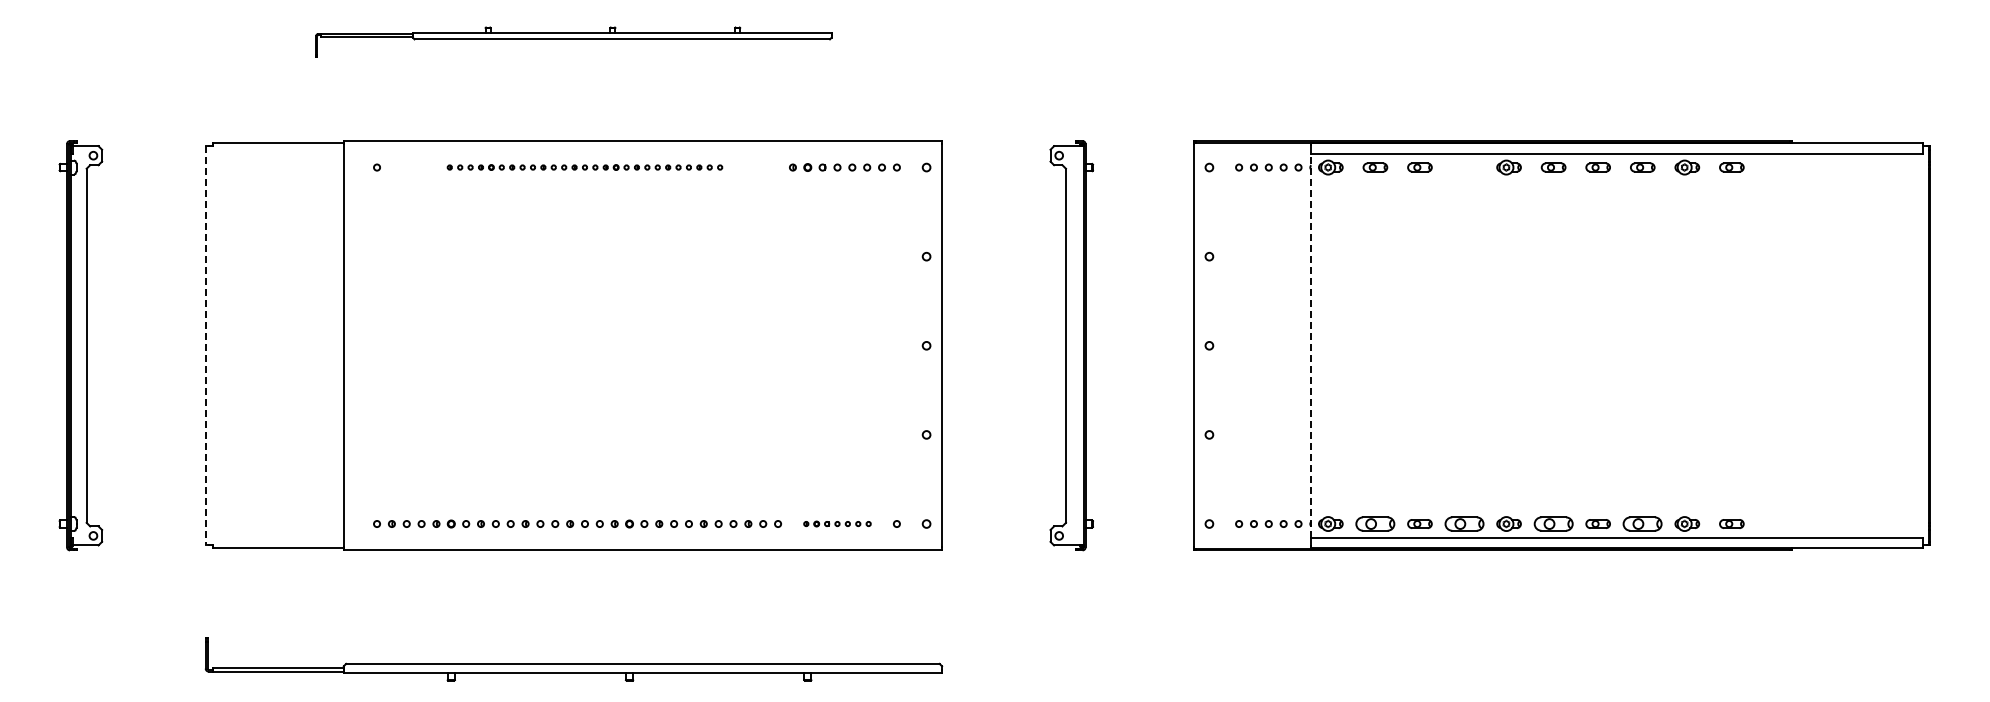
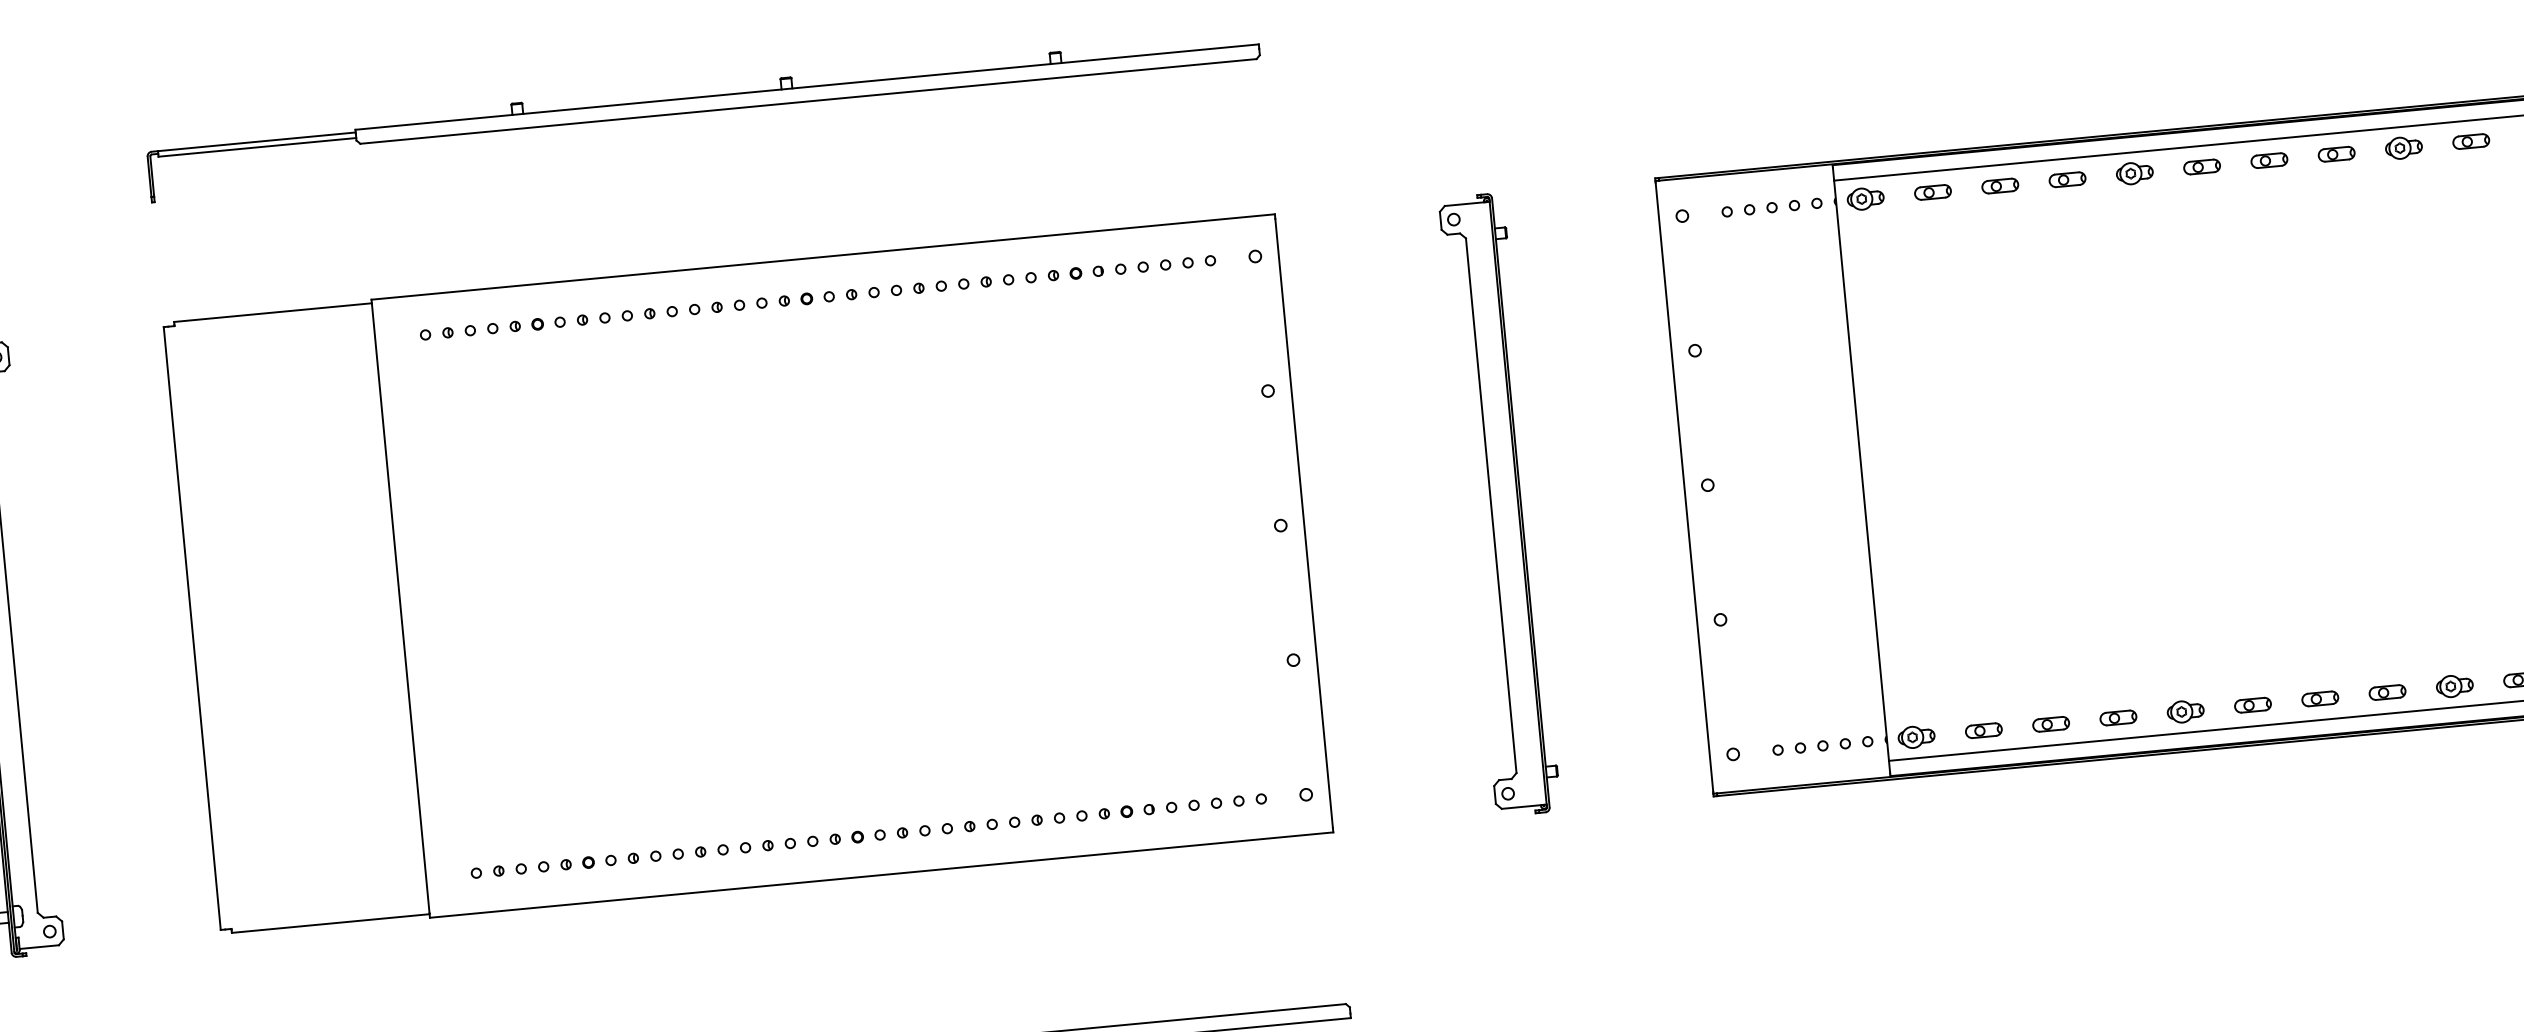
part: (573, 42) -> (704, 118), size x1.43
part: (584, 167) -> (738, 305), size x1.43
part: (1464, 167) -> (2067, 179), added
line: (205, 345) -> (191, 628), dashed -> solid
line: (1311, 345) -> (1861, 470), dashed -> solid
part: (837, 523) -> (1171, 806), size x1.43
part: (1375, 523) -> (1983, 729), size x0.62
part: (1464, 523) -> (2118, 717), size x0.62
part: (1553, 523) -> (2252, 704), size x0.62
part: (1642, 523) -> (2387, 691), size x0.62

